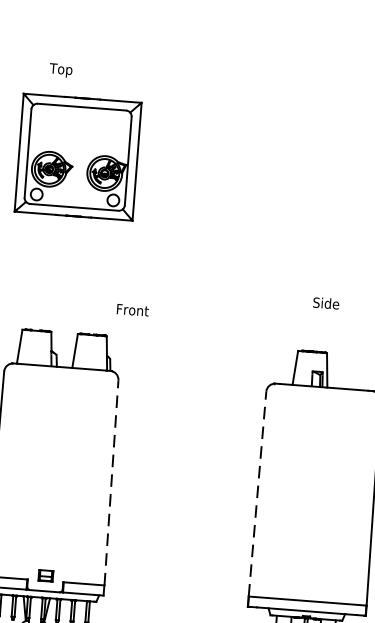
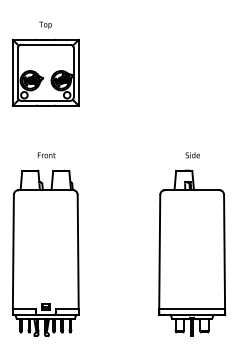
text: (60, 68) -> (45, 24), moved
text: (325, 303) -> (192, 155), moved
text: (132, 310) -> (46, 155), moved
line: (112, 481) -> (78, 251), dashed -> solid
line: (257, 492) -> (159, 251), dashed -> solid

